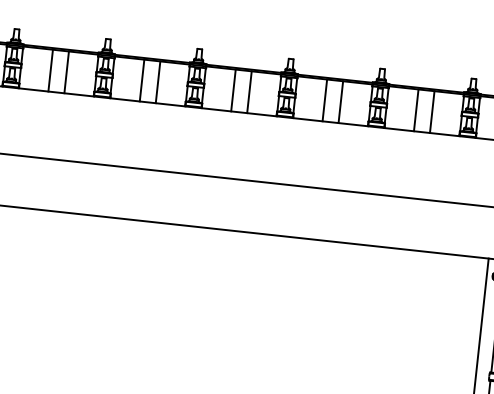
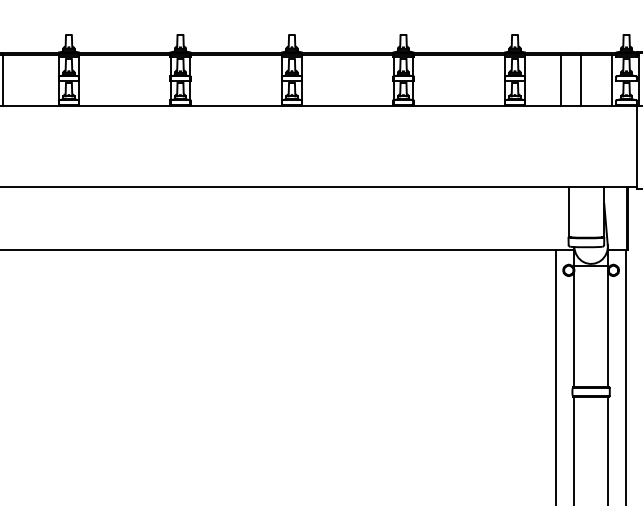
line: (66, 72) -> (22, 80), removed
line: (141, 80) -> (114, 80), removed
line: (158, 82) -> (134, 80), removed
line: (233, 90) -> (226, 80), removed
line: (249, 92) -> (245, 80), removed
line: (324, 100) -> (337, 80), removed
line: (340, 102) -> (357, 80), removed
line: (416, 110) -> (449, 80), removed
line: (432, 112) -> (469, 80), removed

